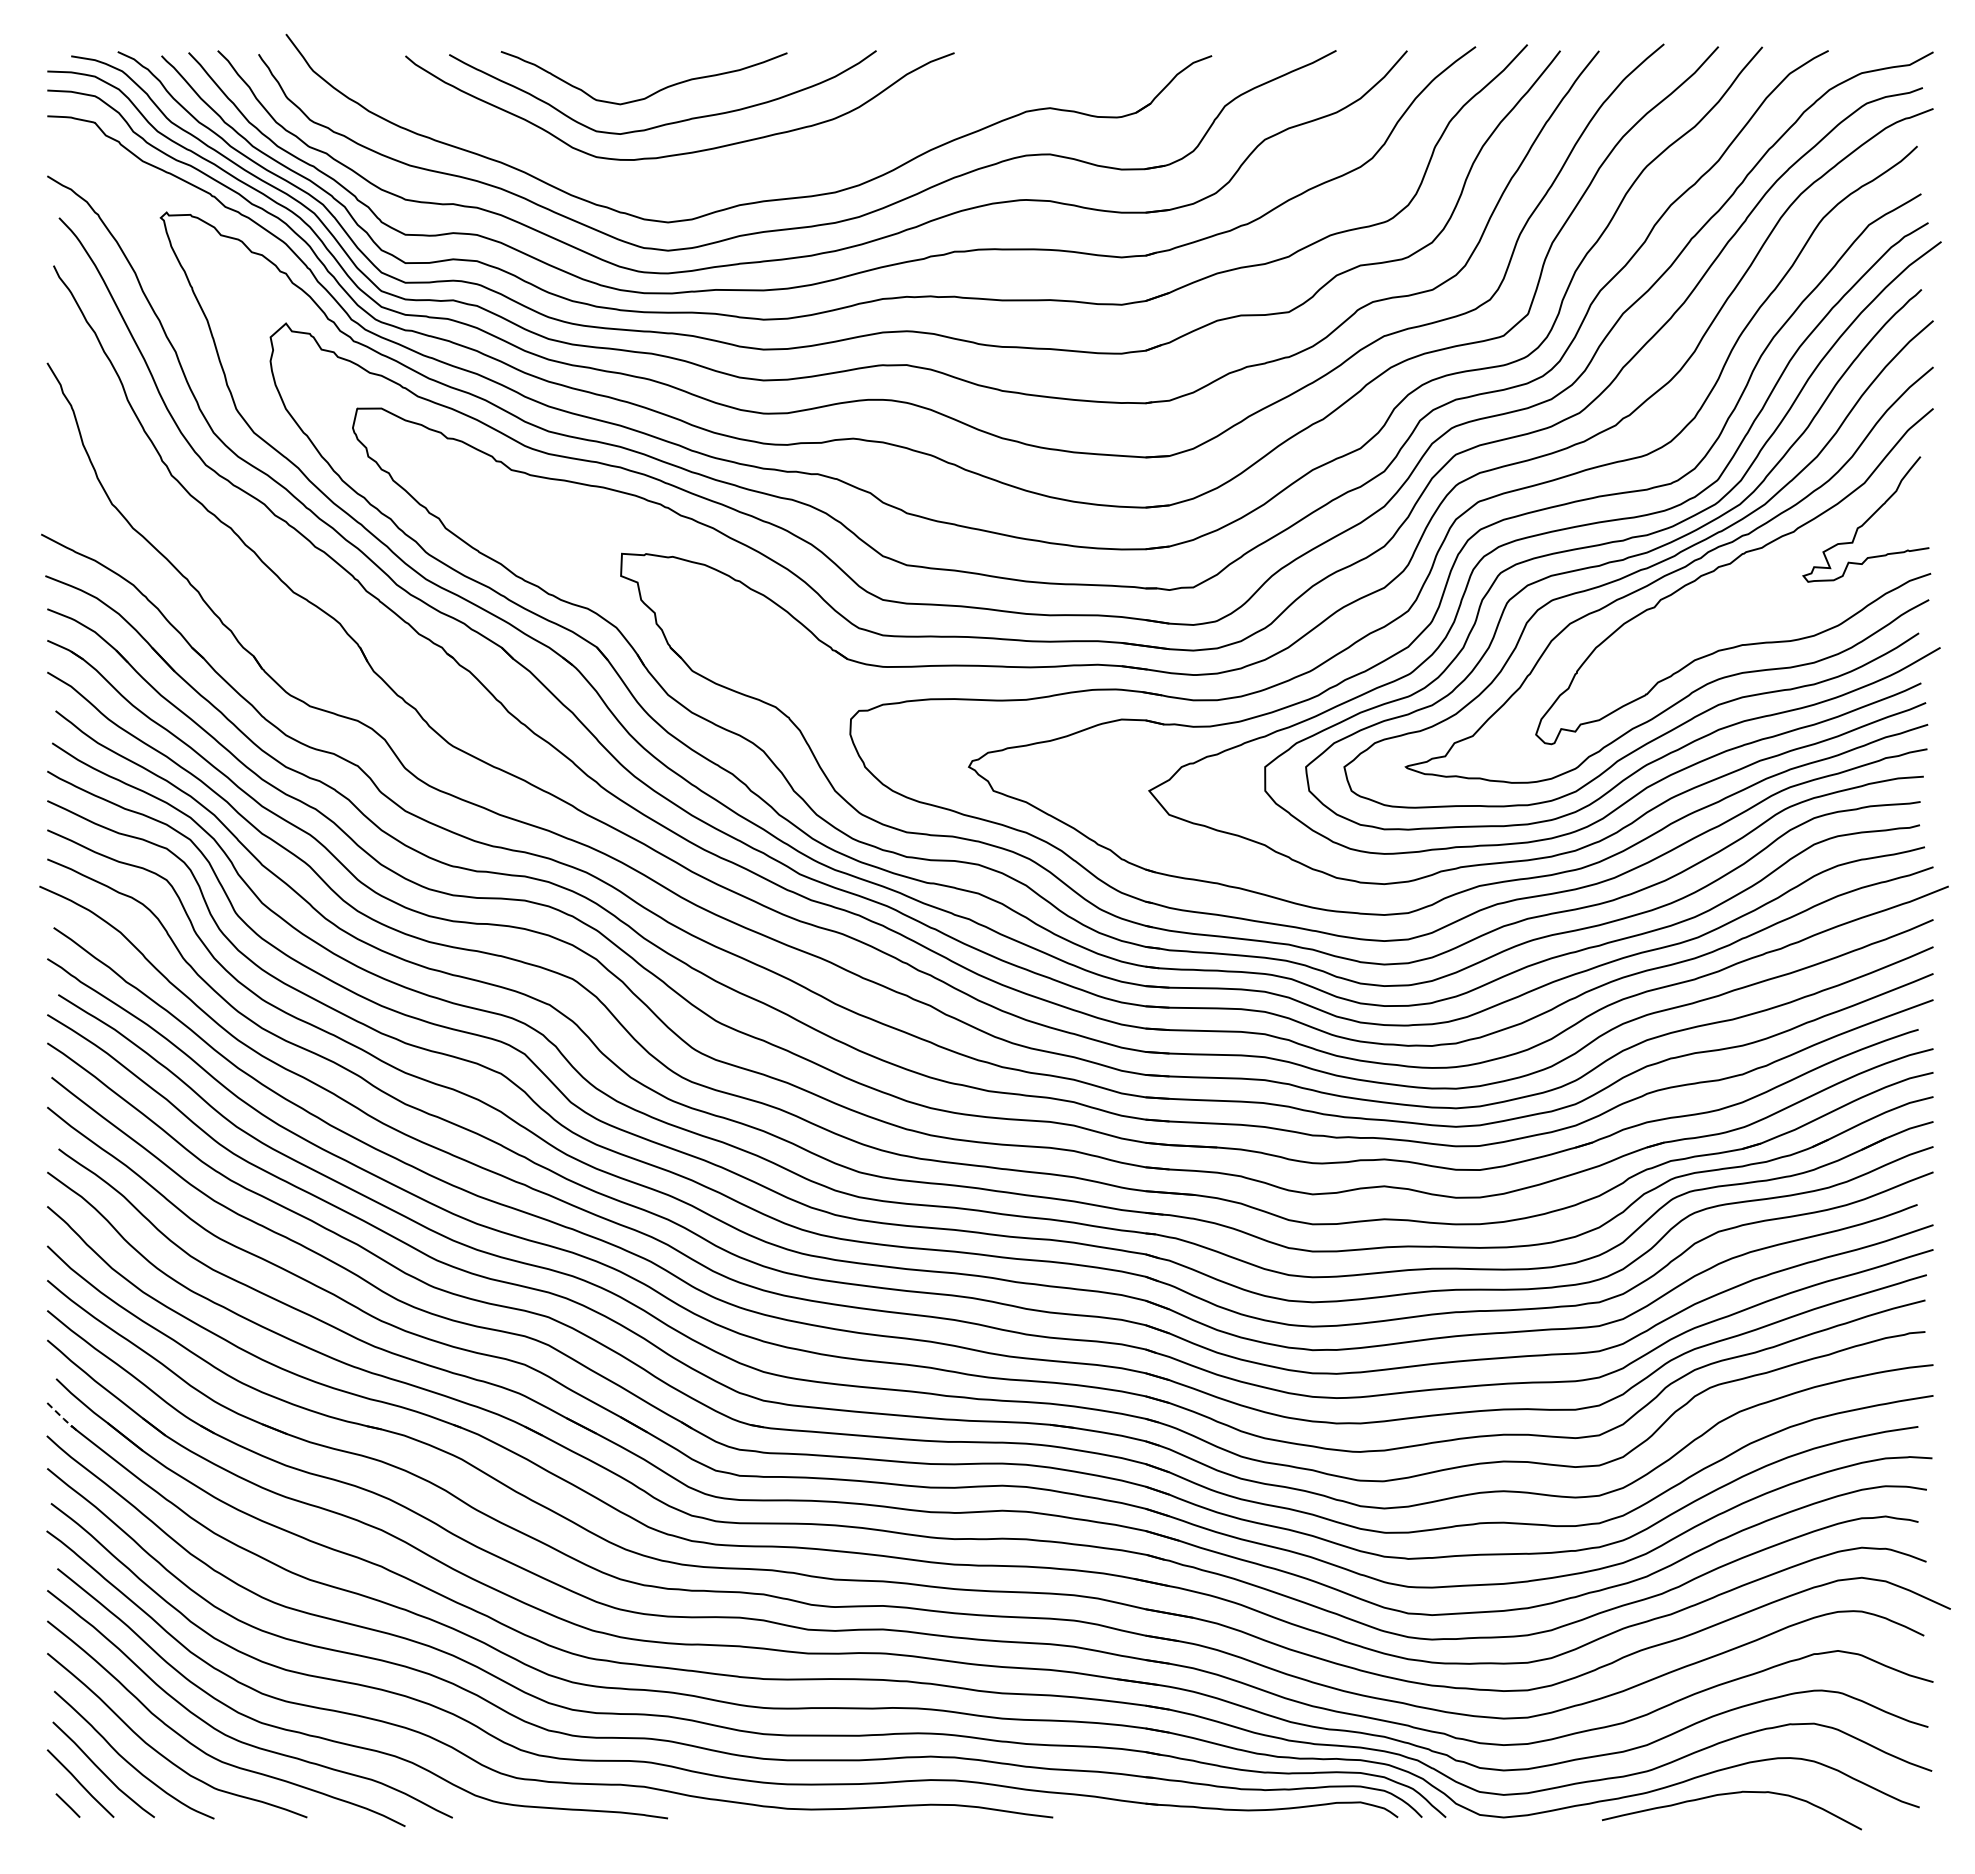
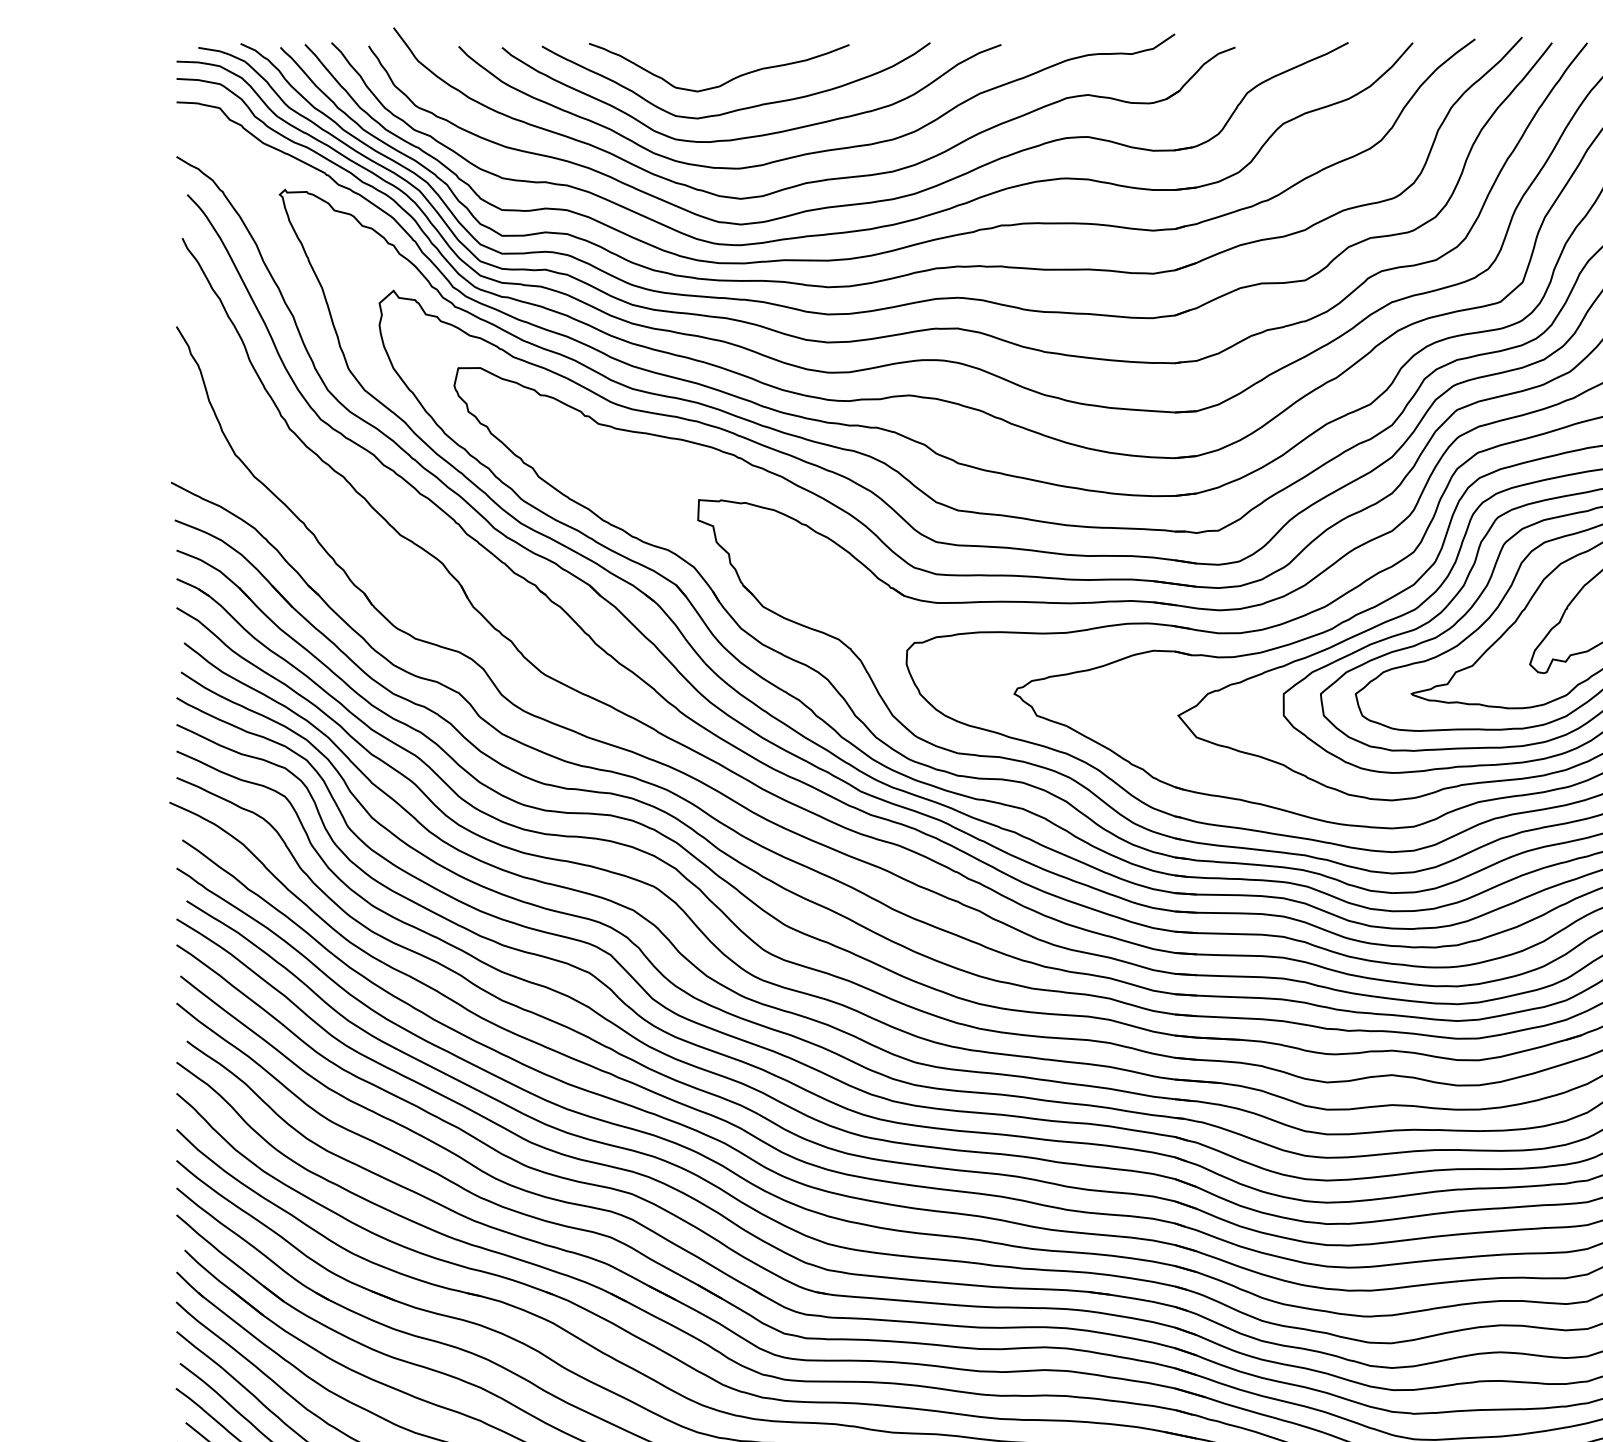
curve: (760, 168) -> (824, 149), added
line: (61, 1417) -> (189, 1285), dashed -> solid

